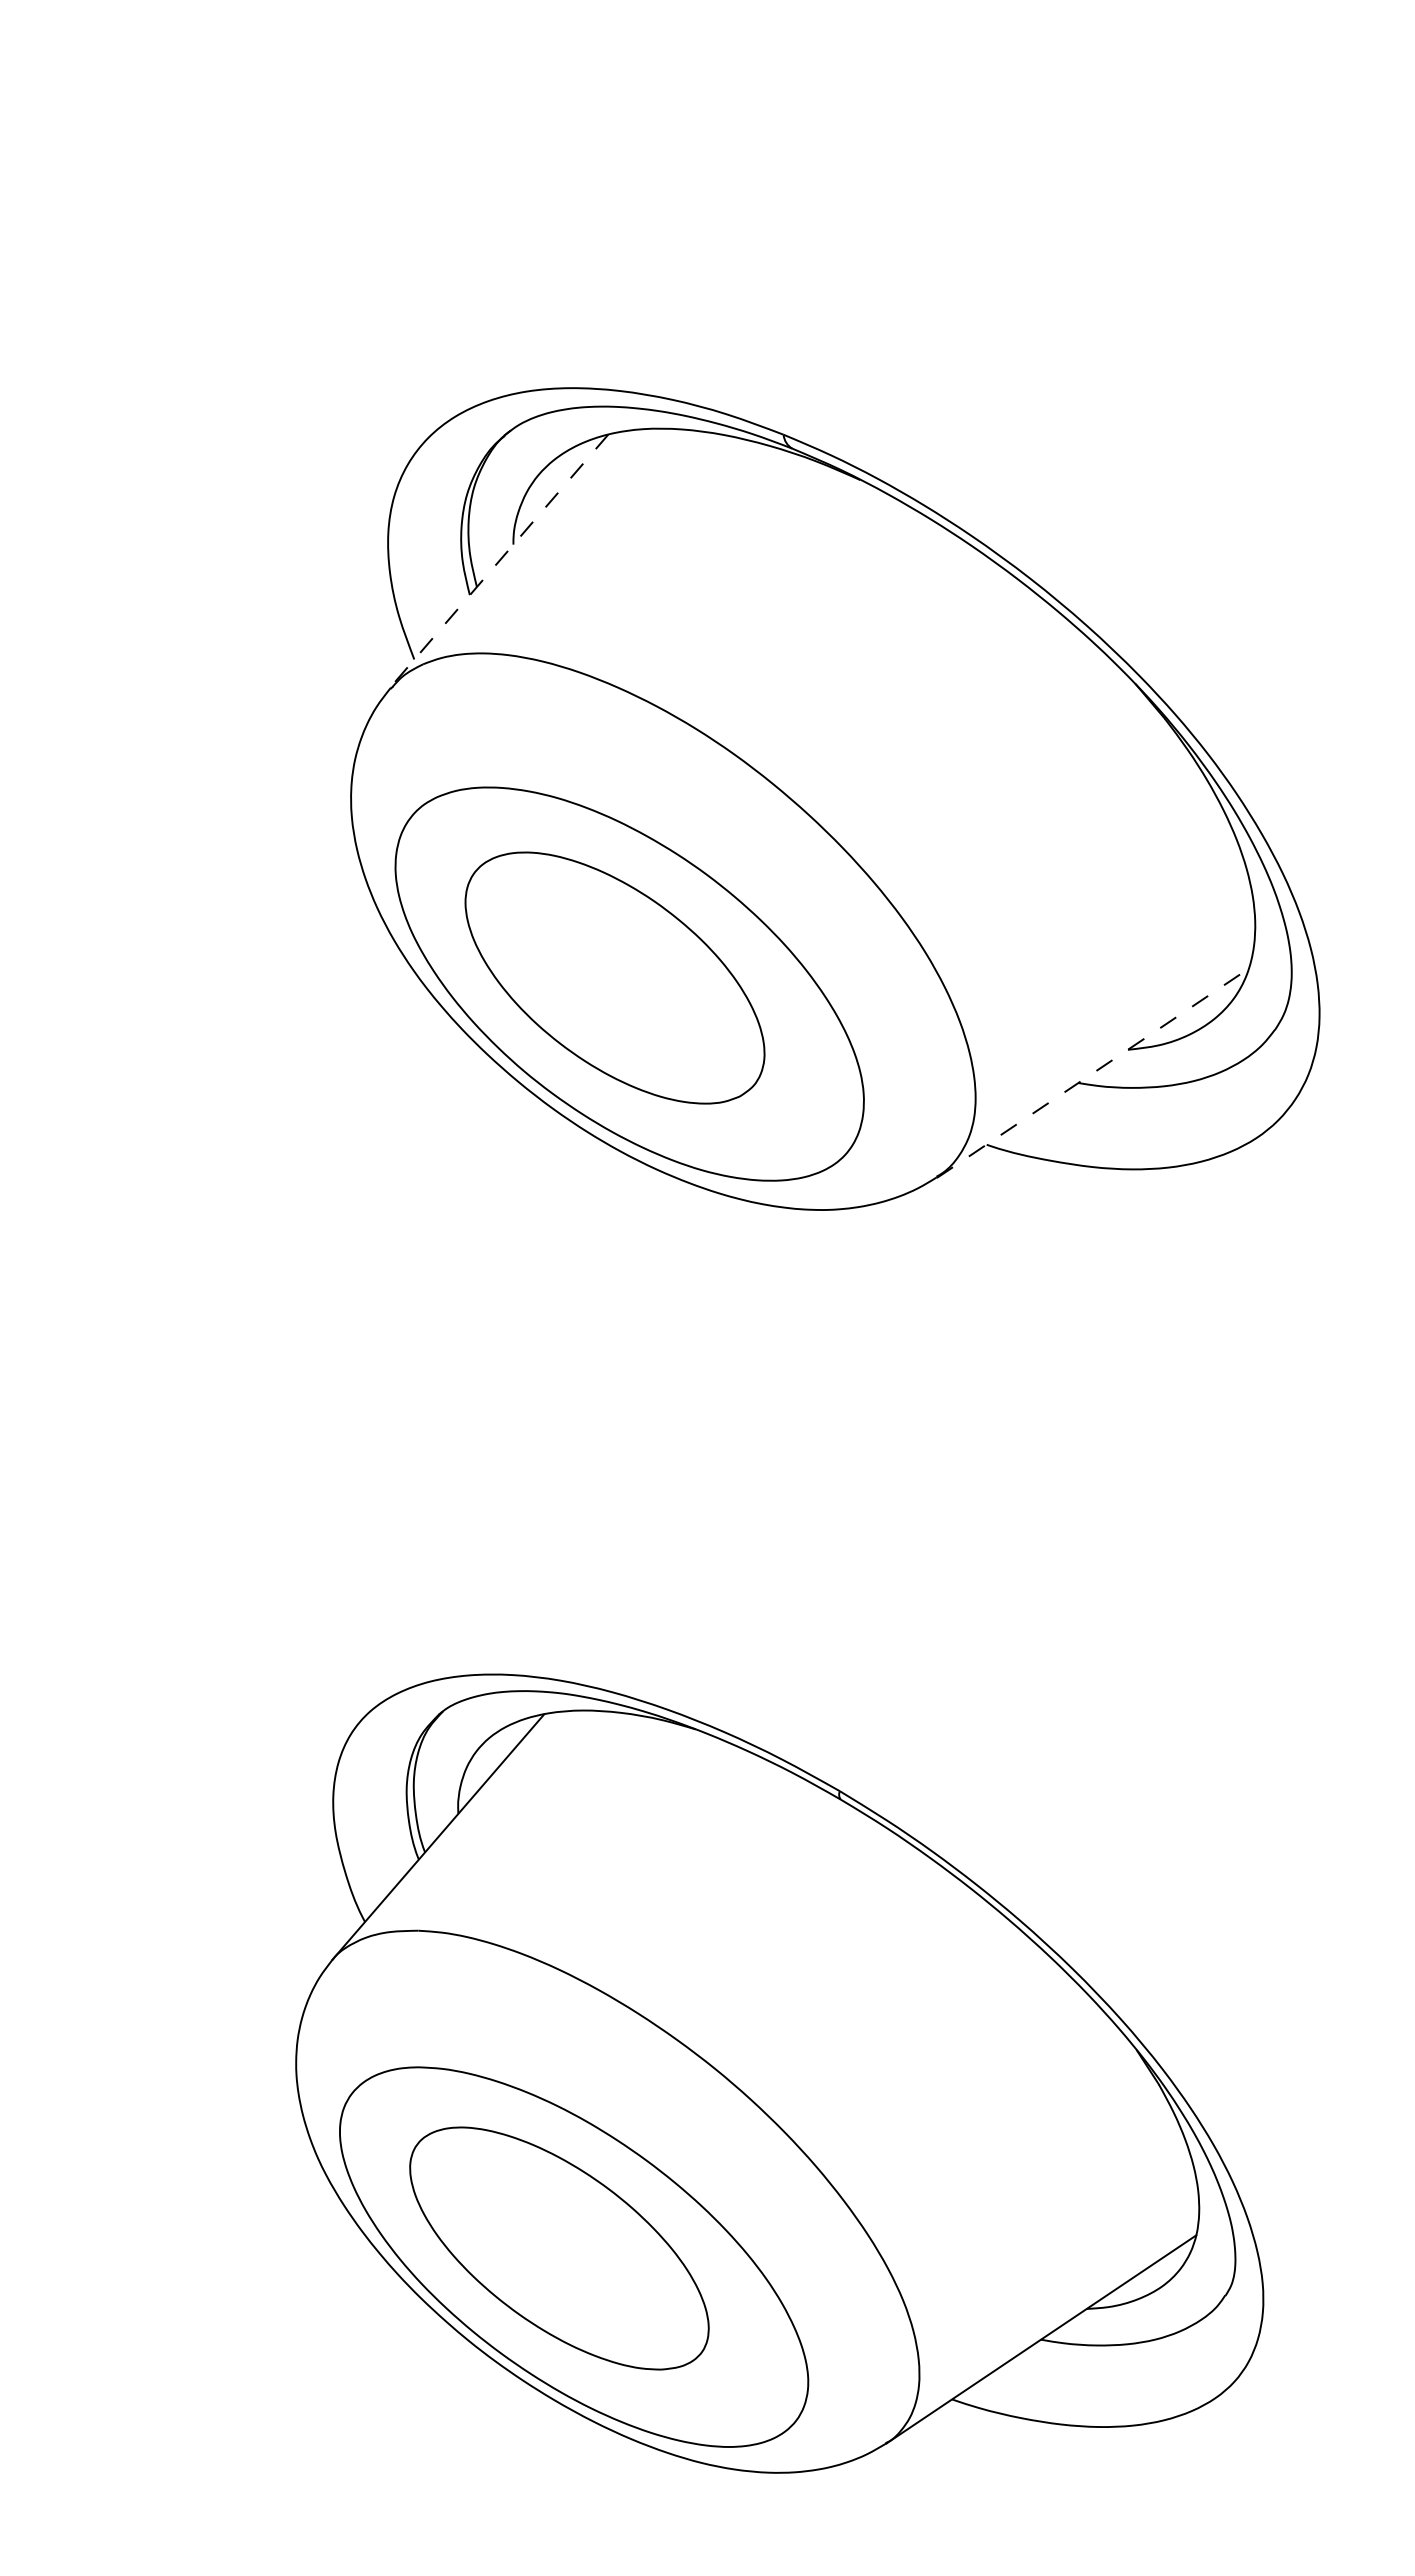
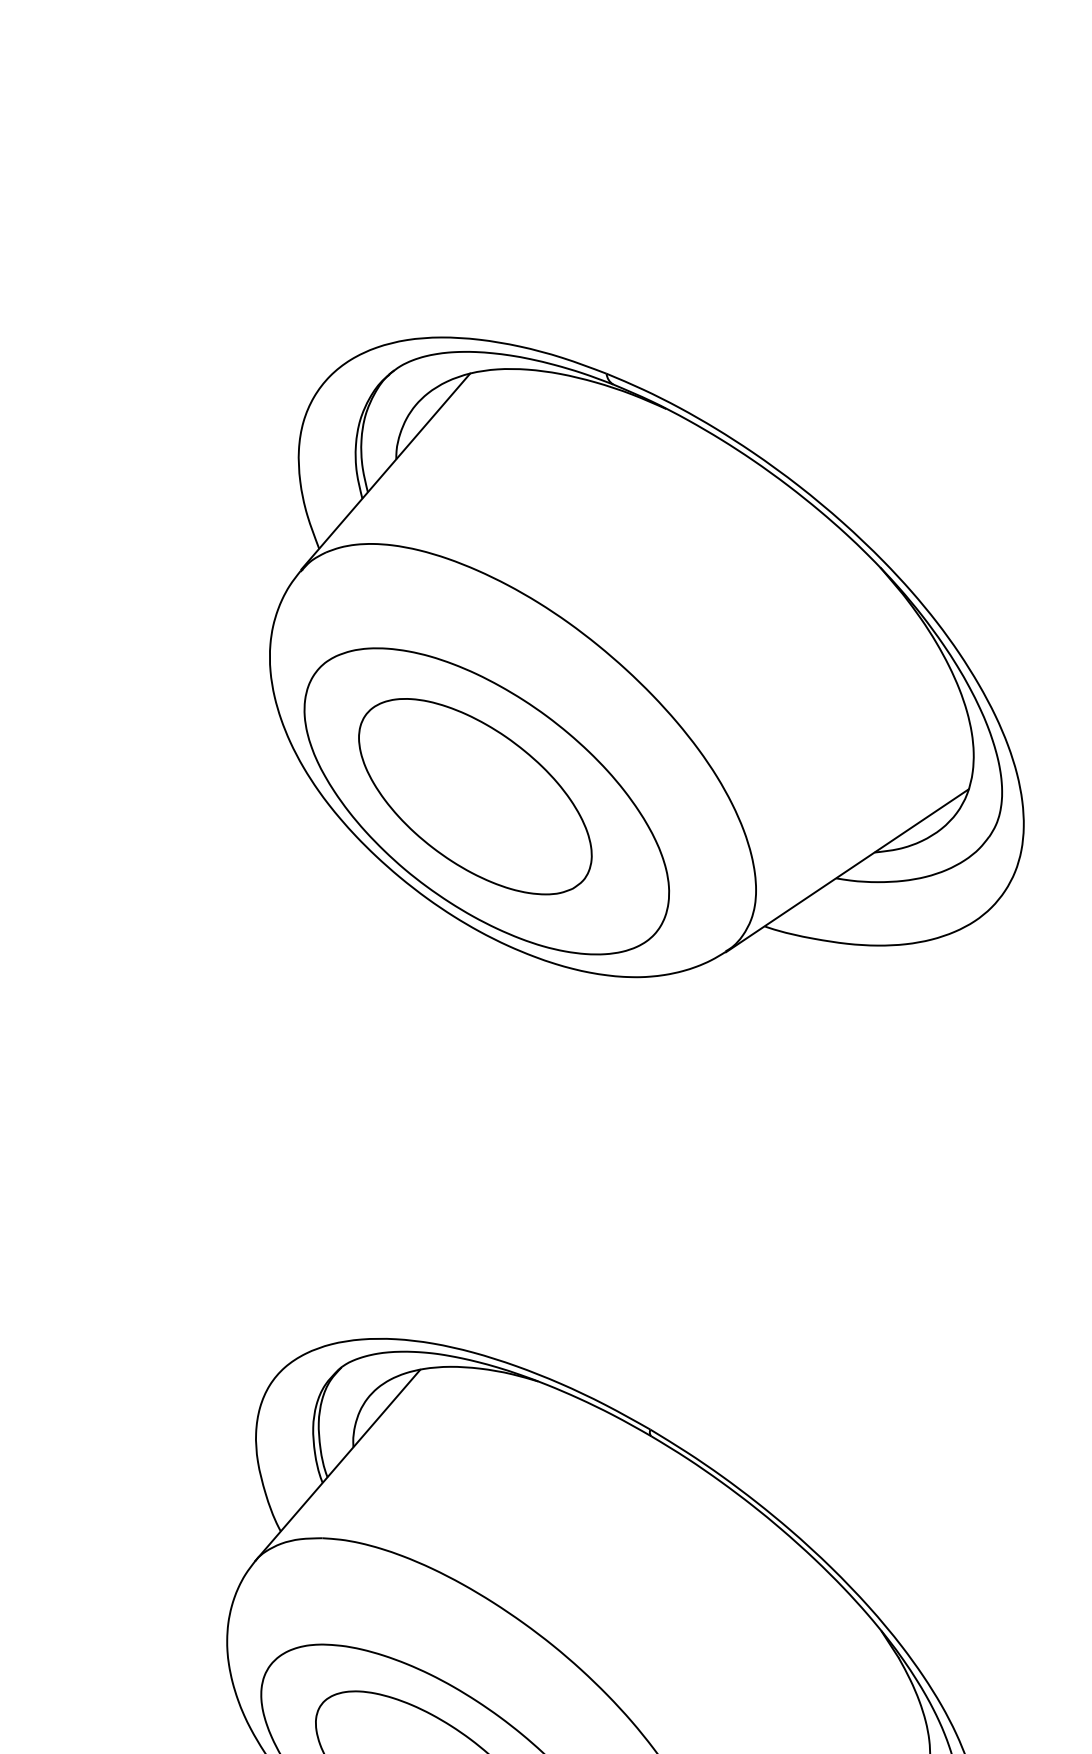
line: (499, 560) -> (385, 471), dashed -> solid
line: (1093, 1073) -> (847, 870), dashed -> solid

